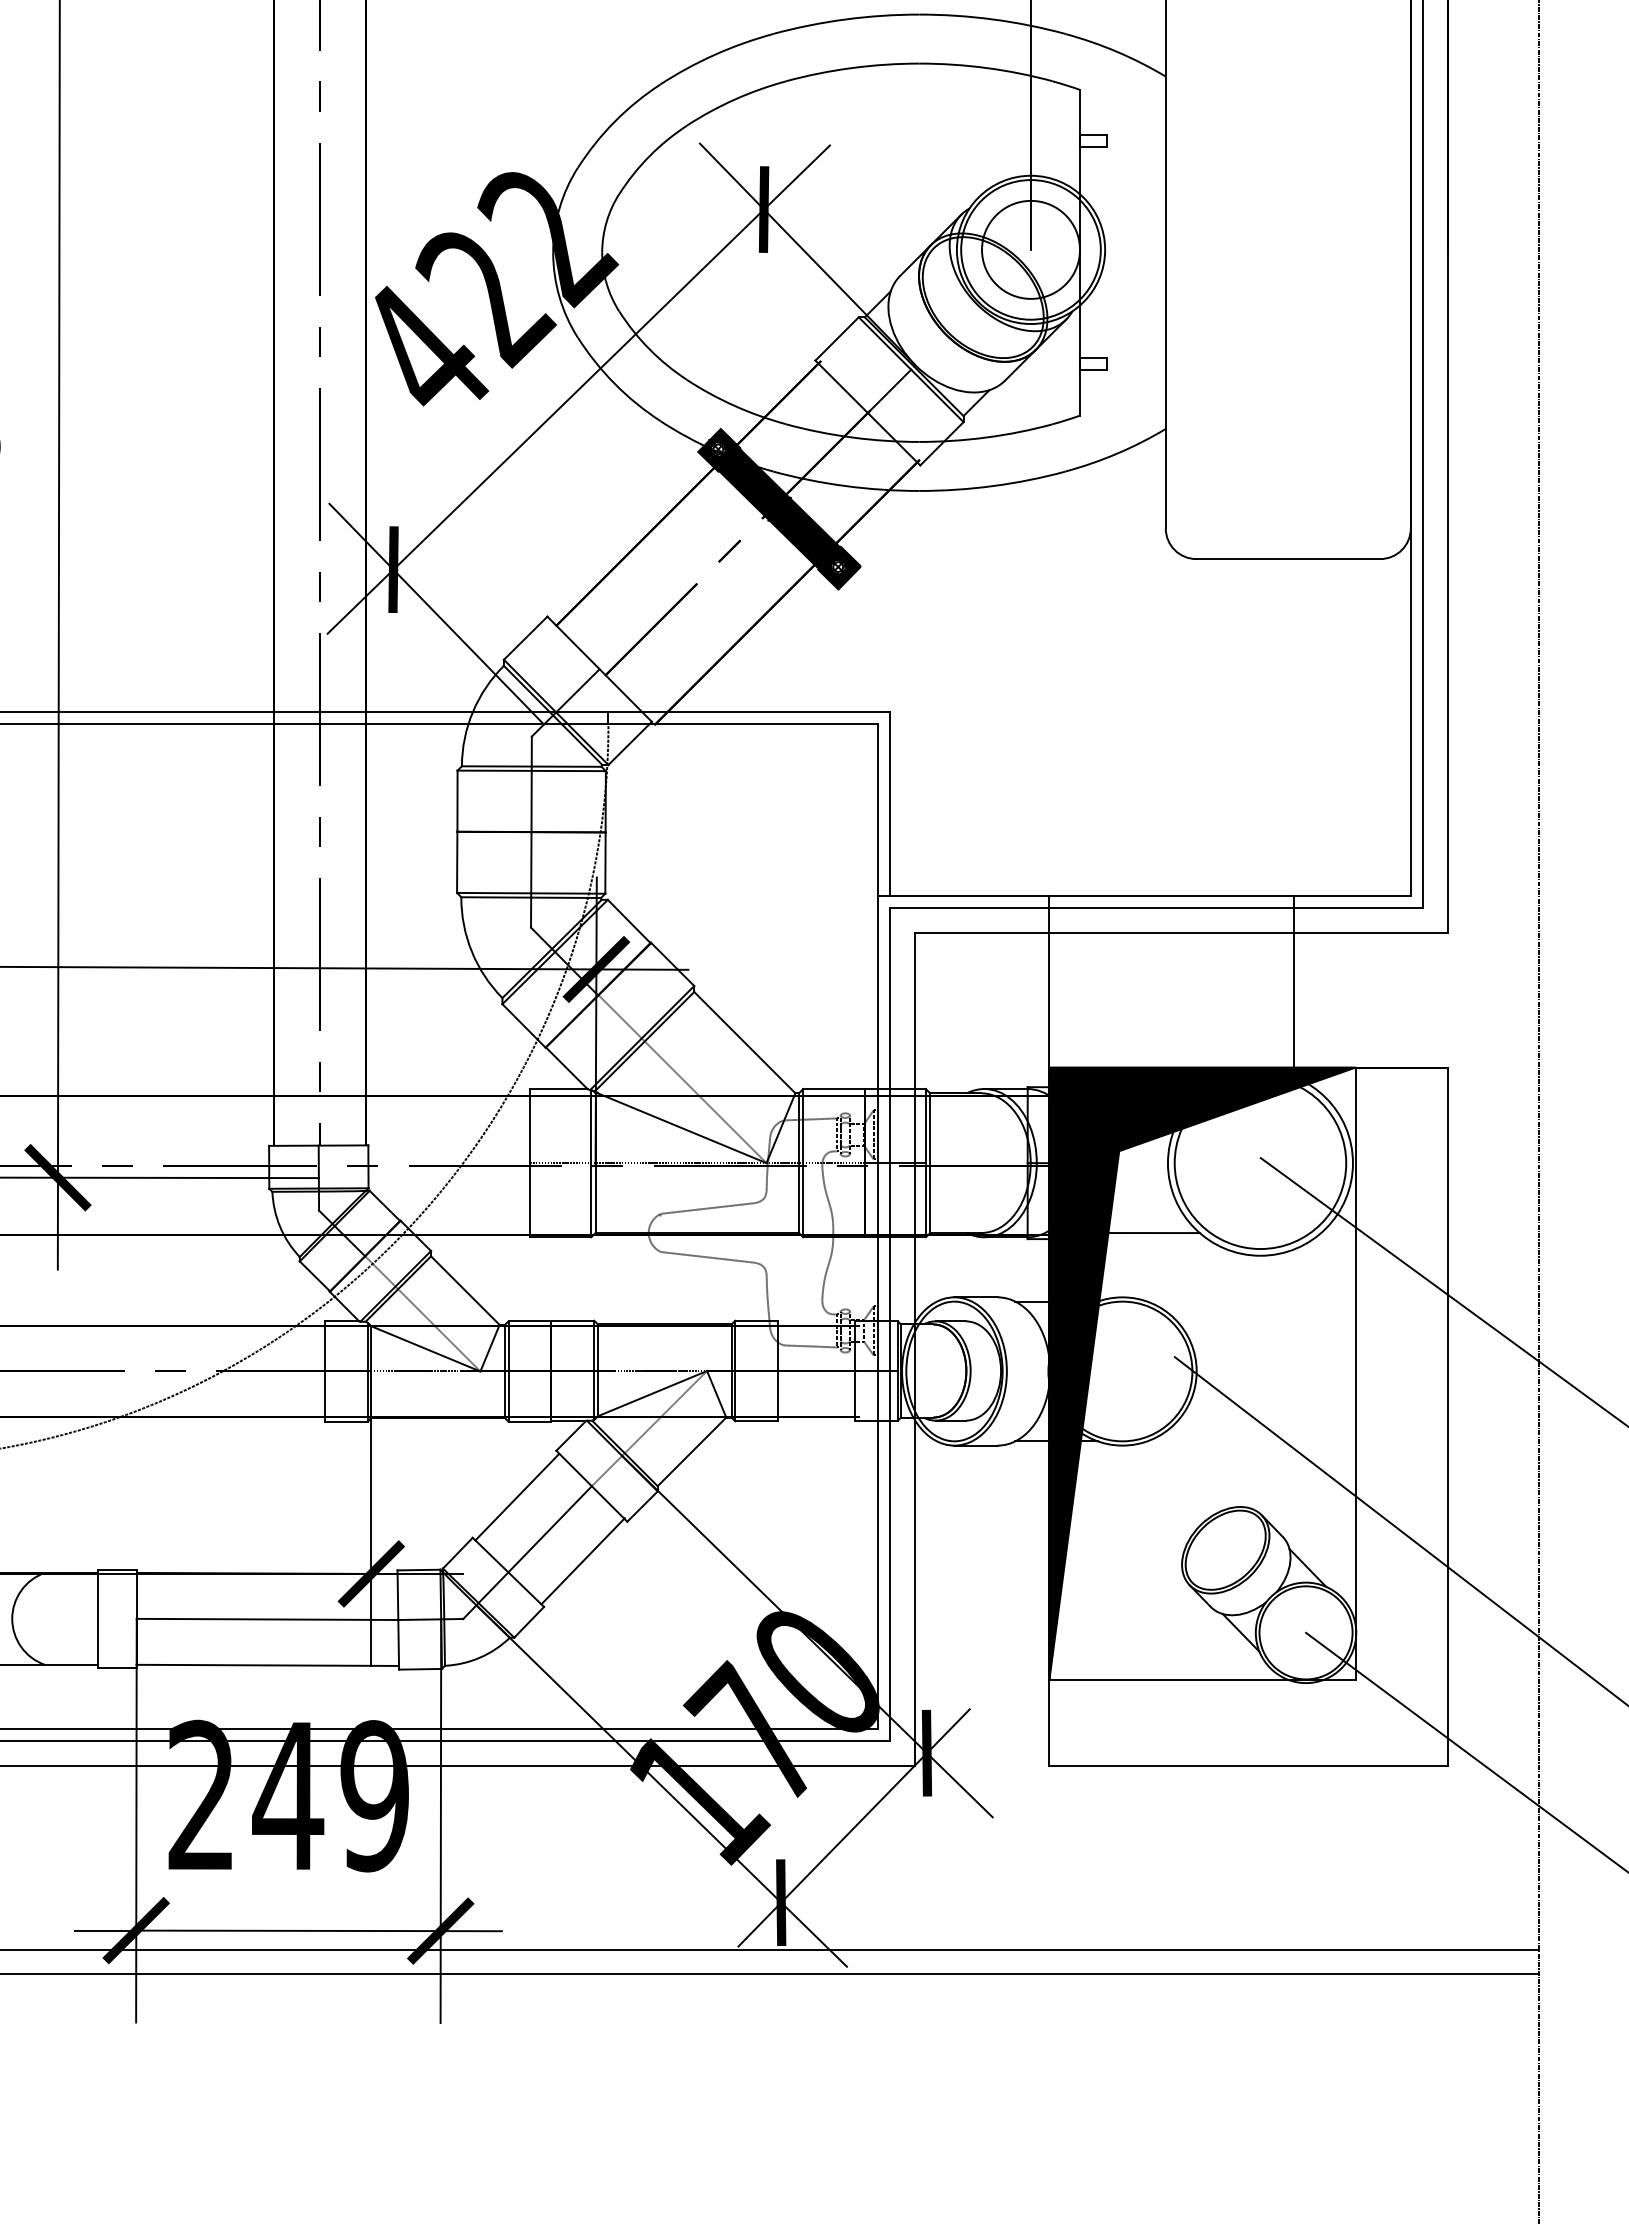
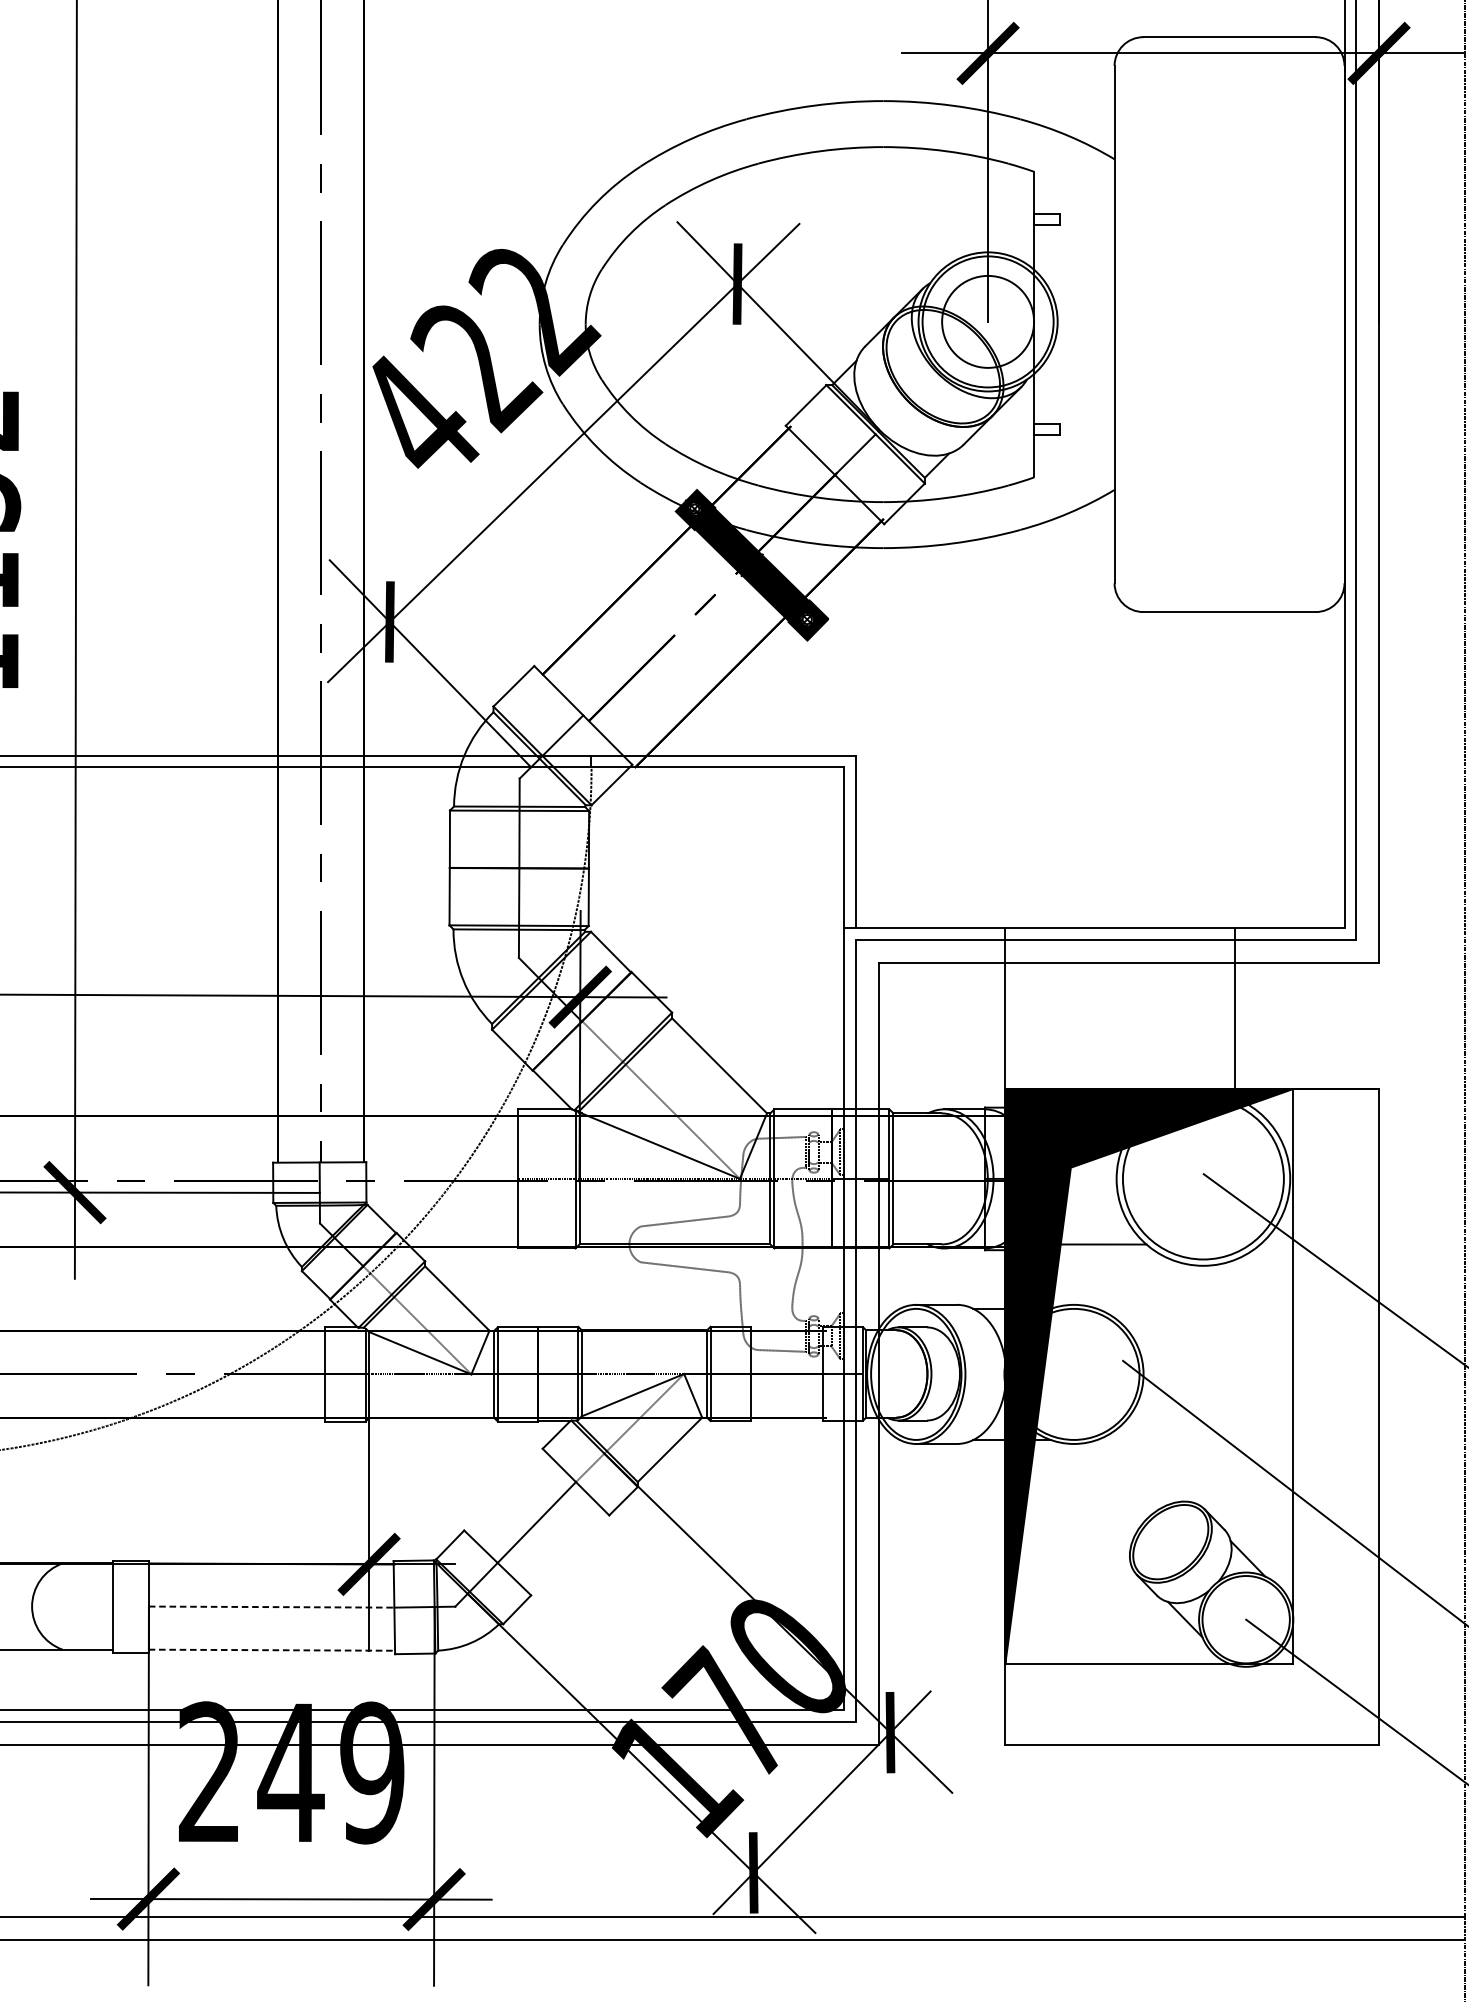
line: (516, 1497) -> (505, 1492), removed
line: (582, 1561) -> (567, 1552), removed
line: (267, 1619) -> (271, 1607), solid -> dashed
line: (267, 1665) -> (271, 1650), solid -> dashed

